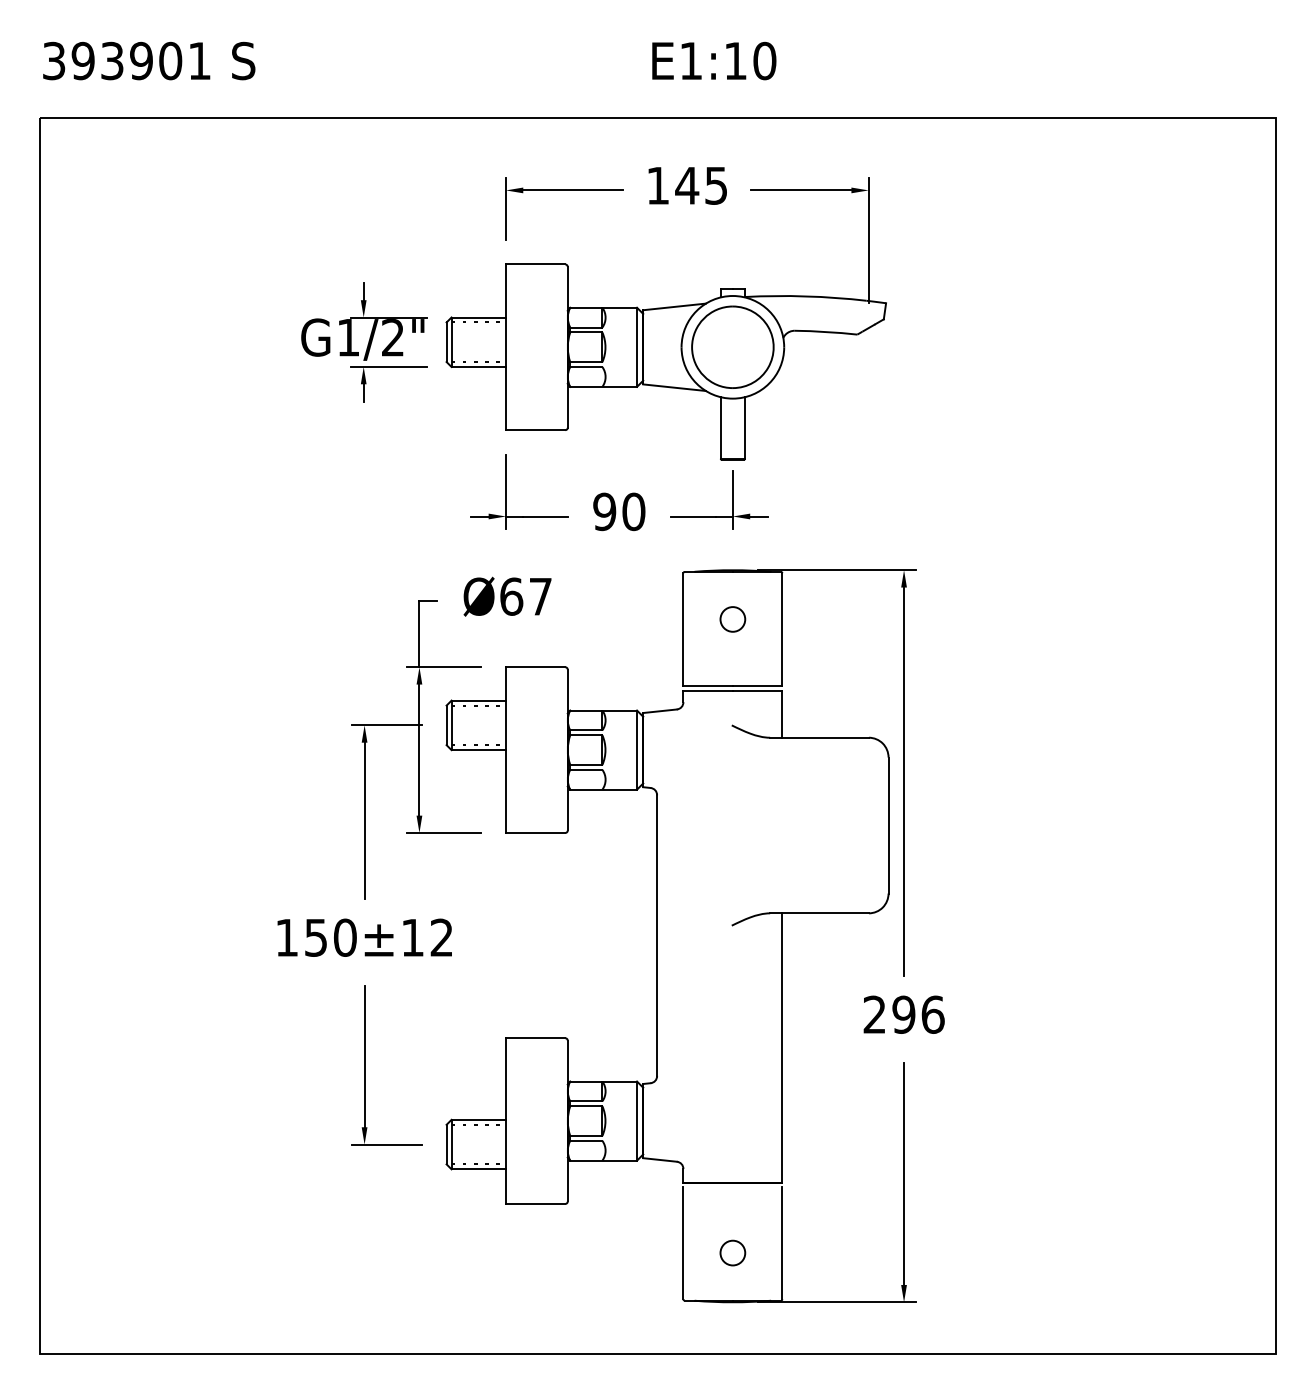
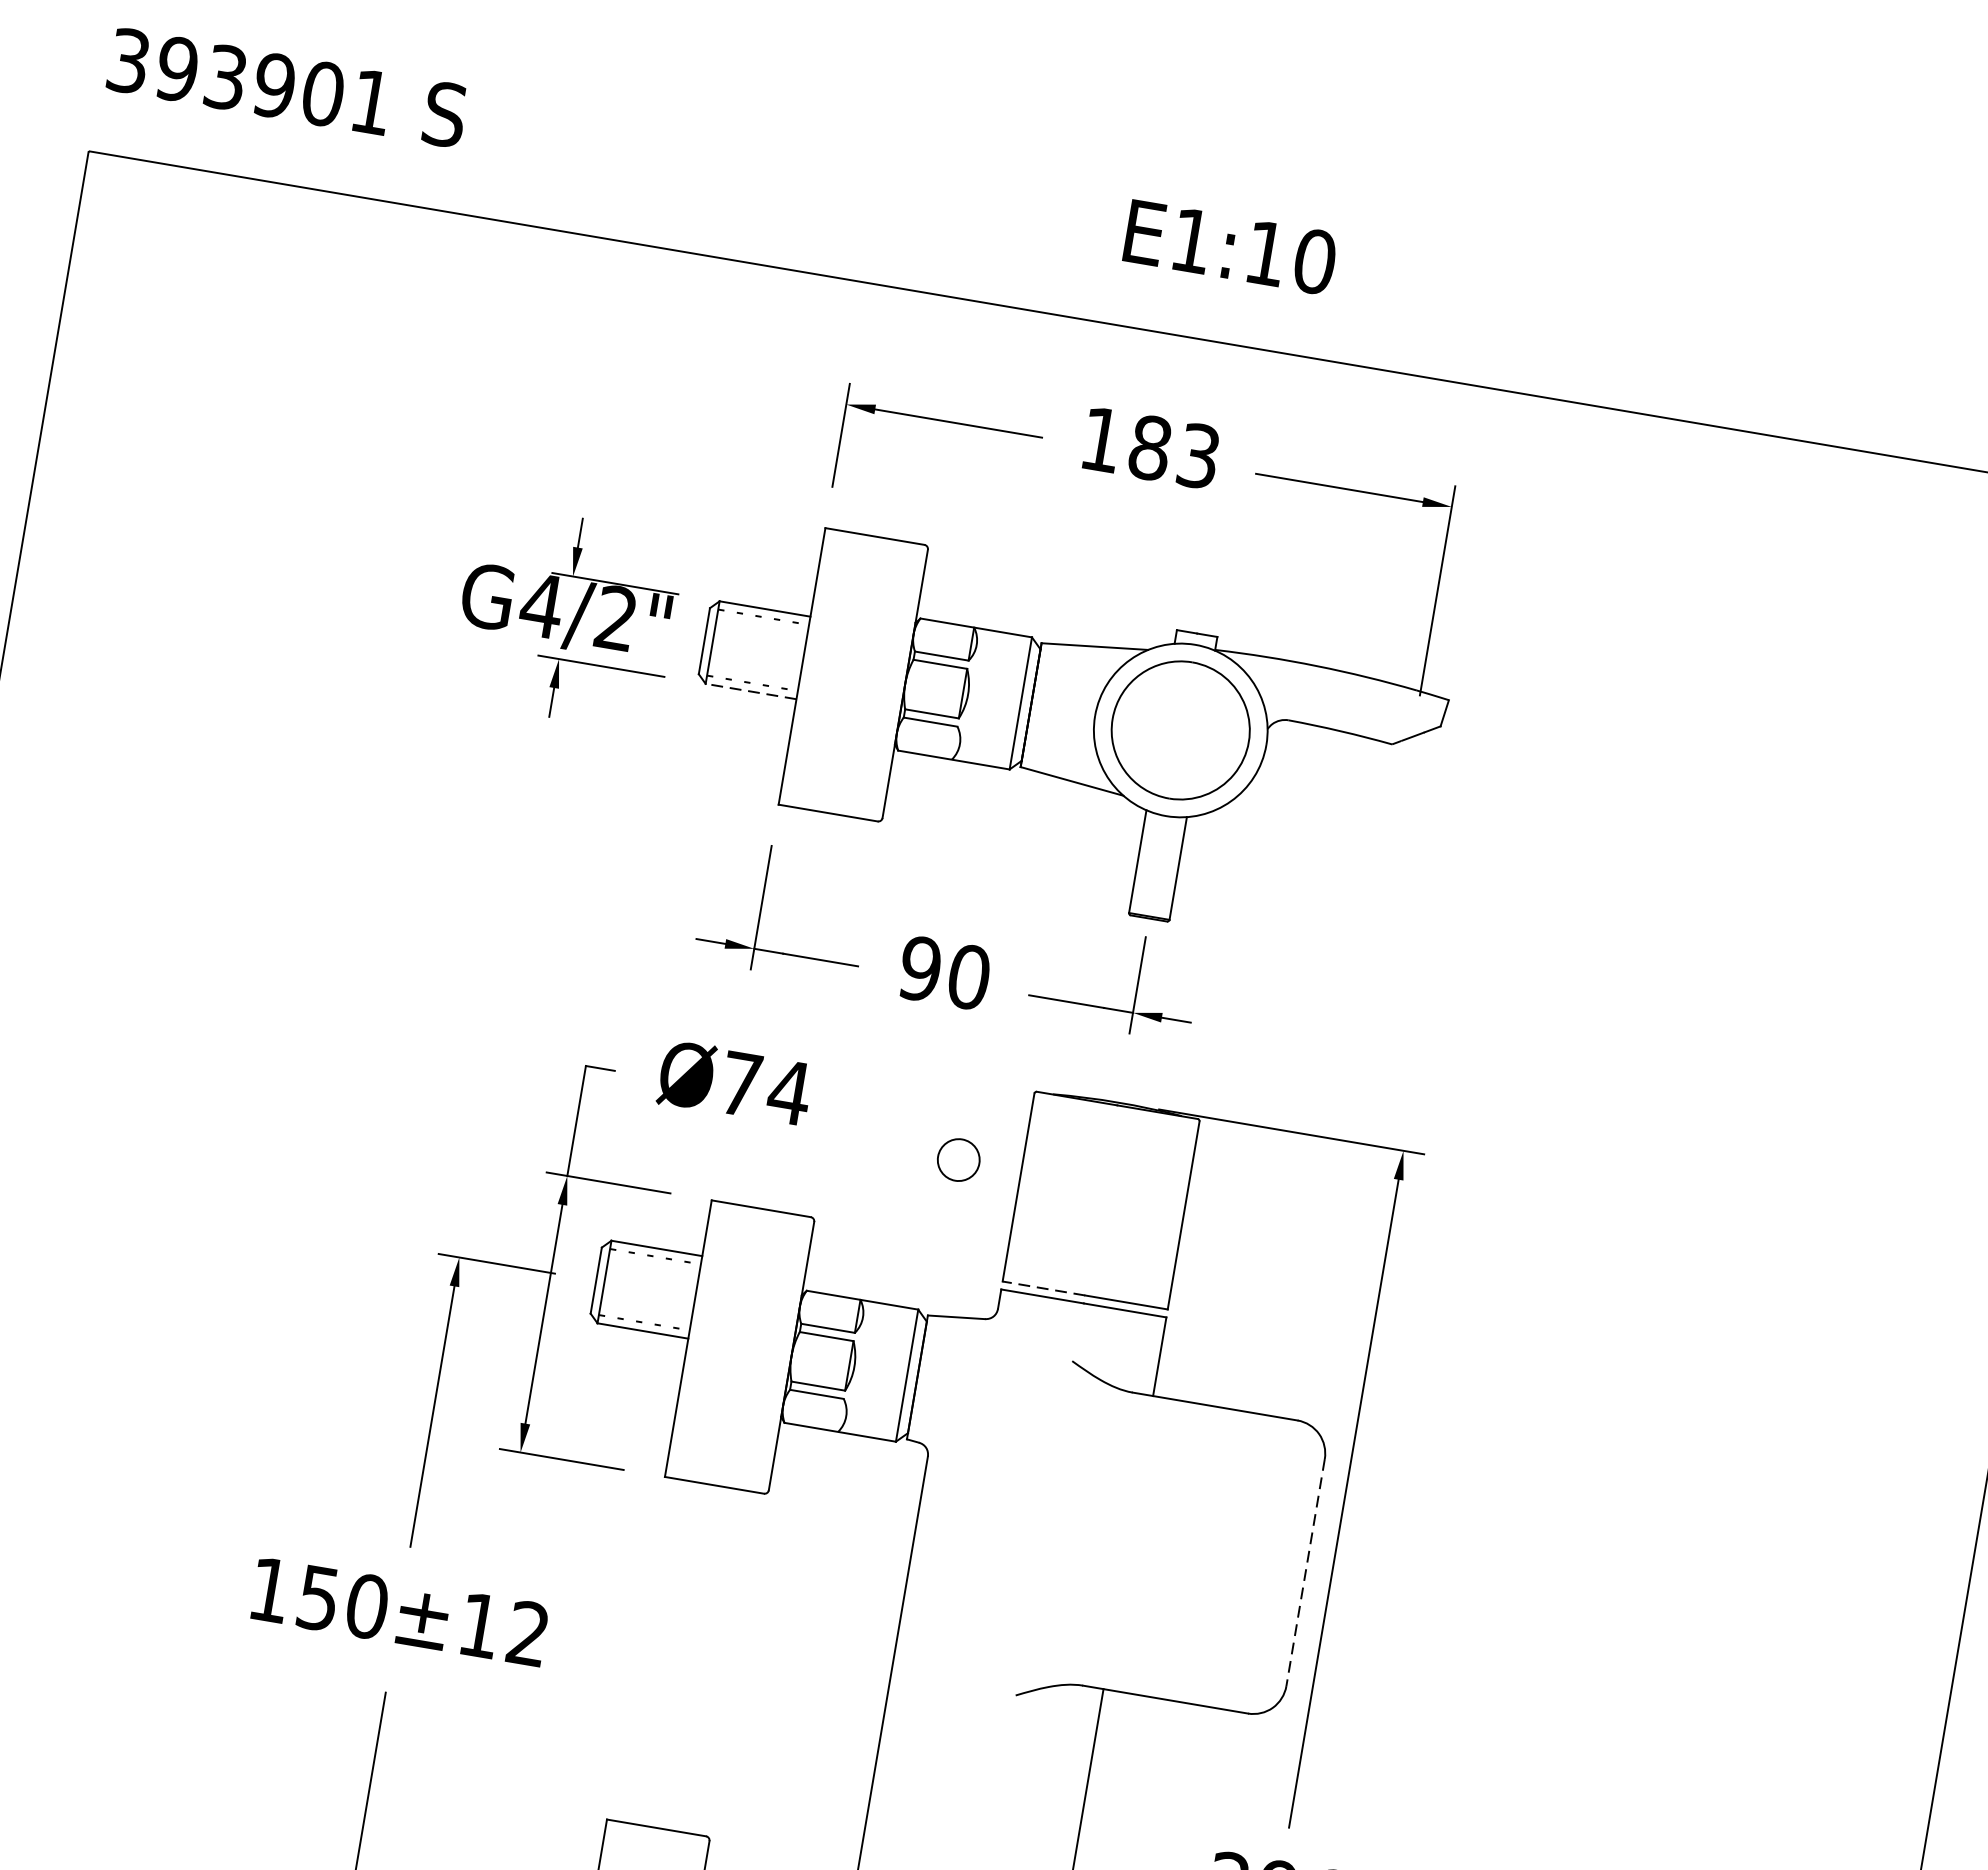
text: (701, 185) -> (1174, 451), 145 -> 183
text: (348, 337) -> (542, 605), G1/2" -> G4/2"
line: (478, 366) -> (750, 690), solid -> dashed
text: (526, 596) -> (765, 1088), Ø67 -> Ø74
circle: (732, 619) -> (958, 1160), moved
line: (708, 685) -> (1044, 1288), solid -> dashed
line: (888, 826) -> (1305, 1574), solid -> dashed

